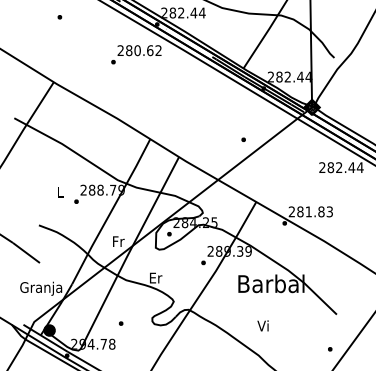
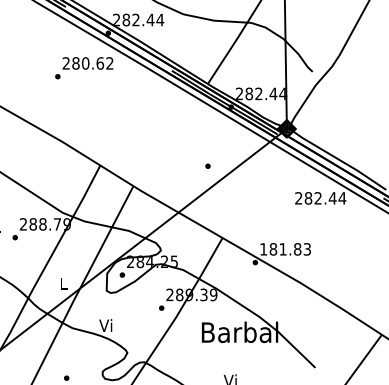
text: (291, 211) -> (263, 248), 281.83 -> 181.83
text: (118, 241) -> (63, 283), Fr -> L
text: (155, 277) -> (106, 325), Er -> Vi

